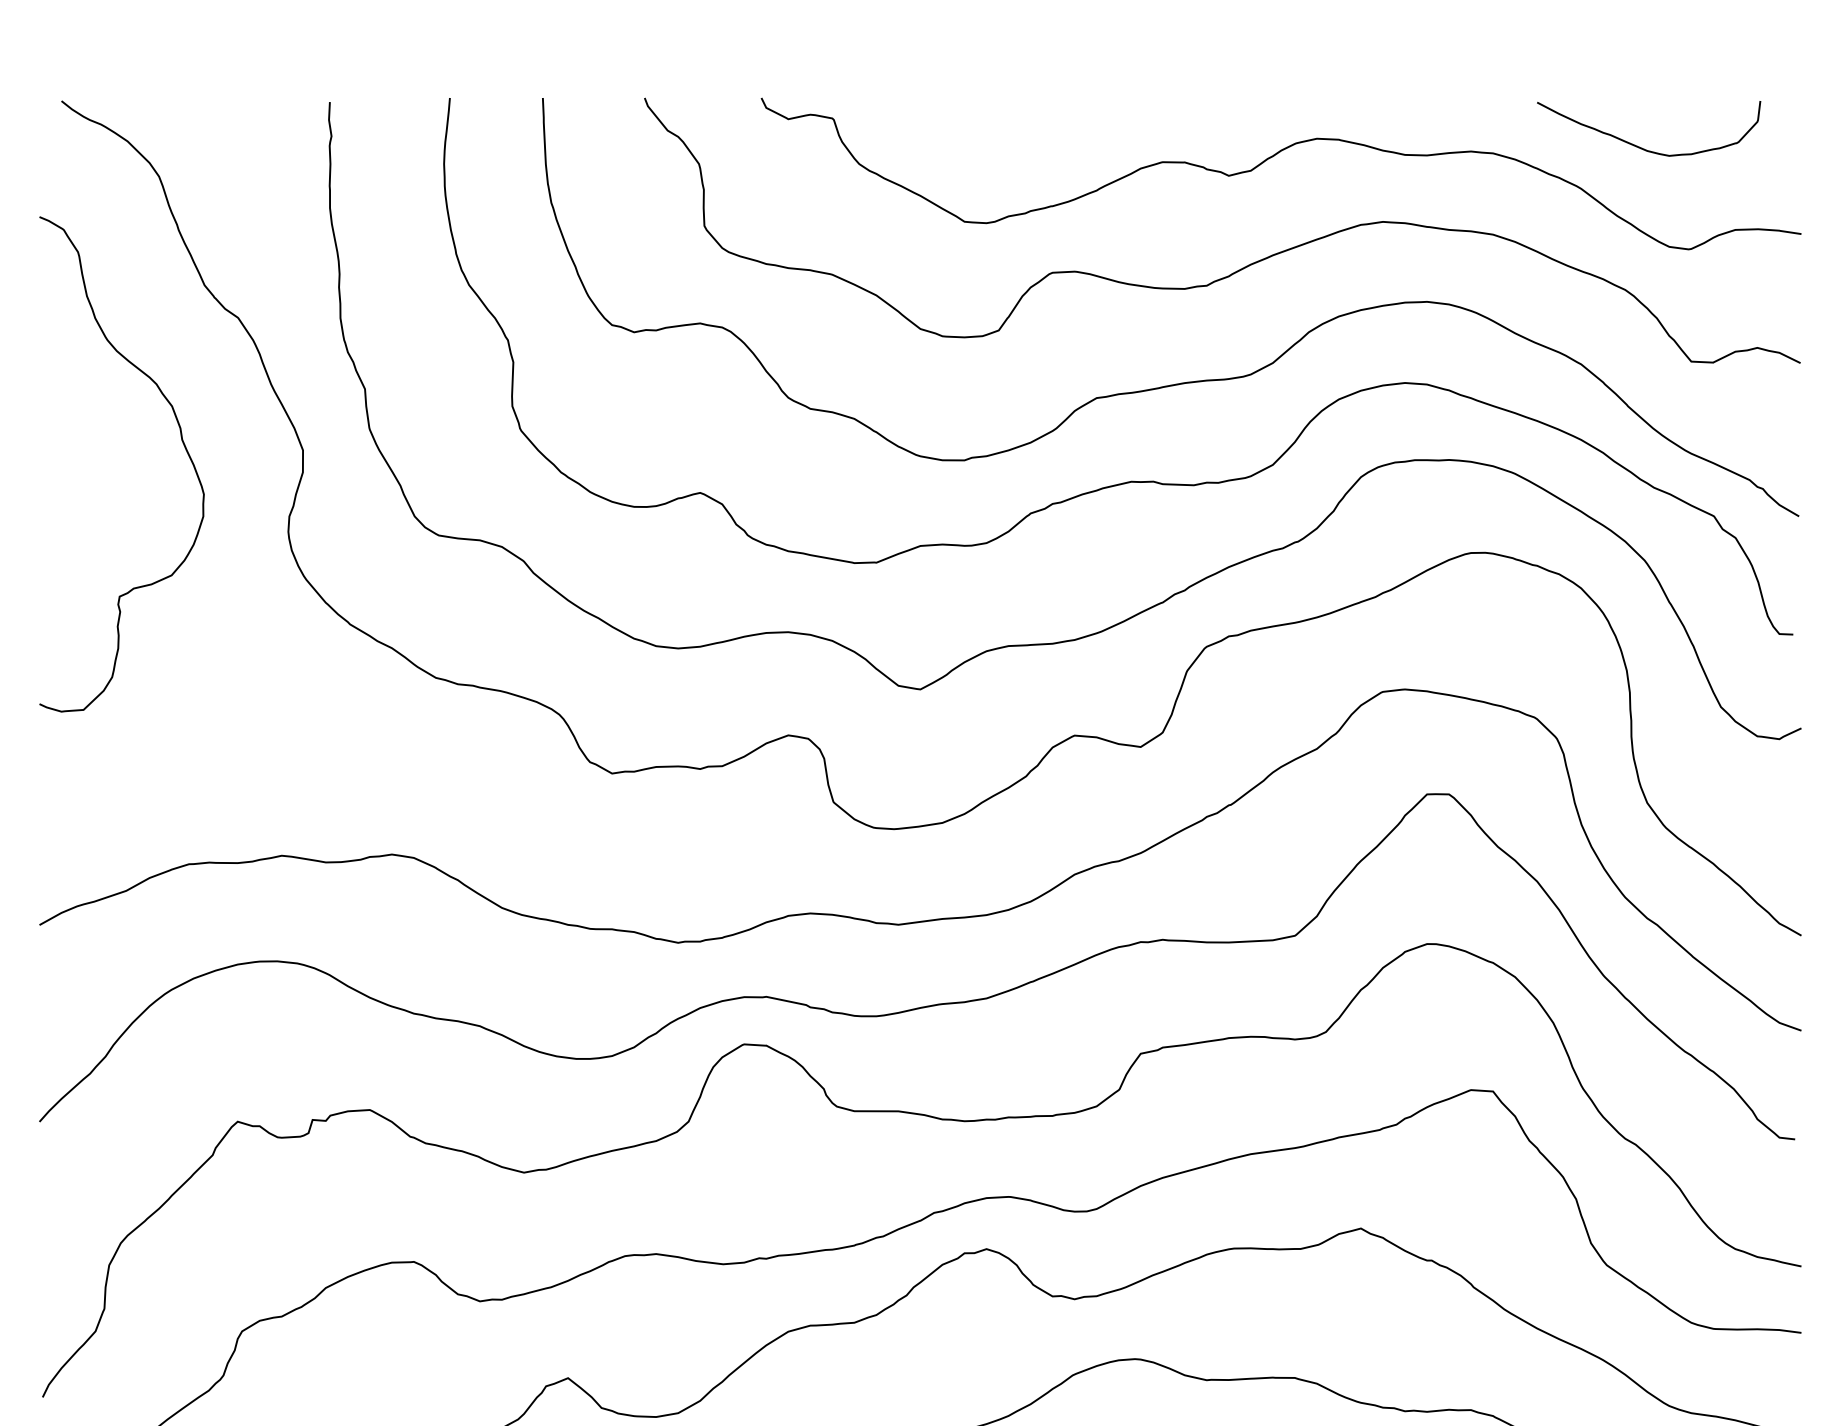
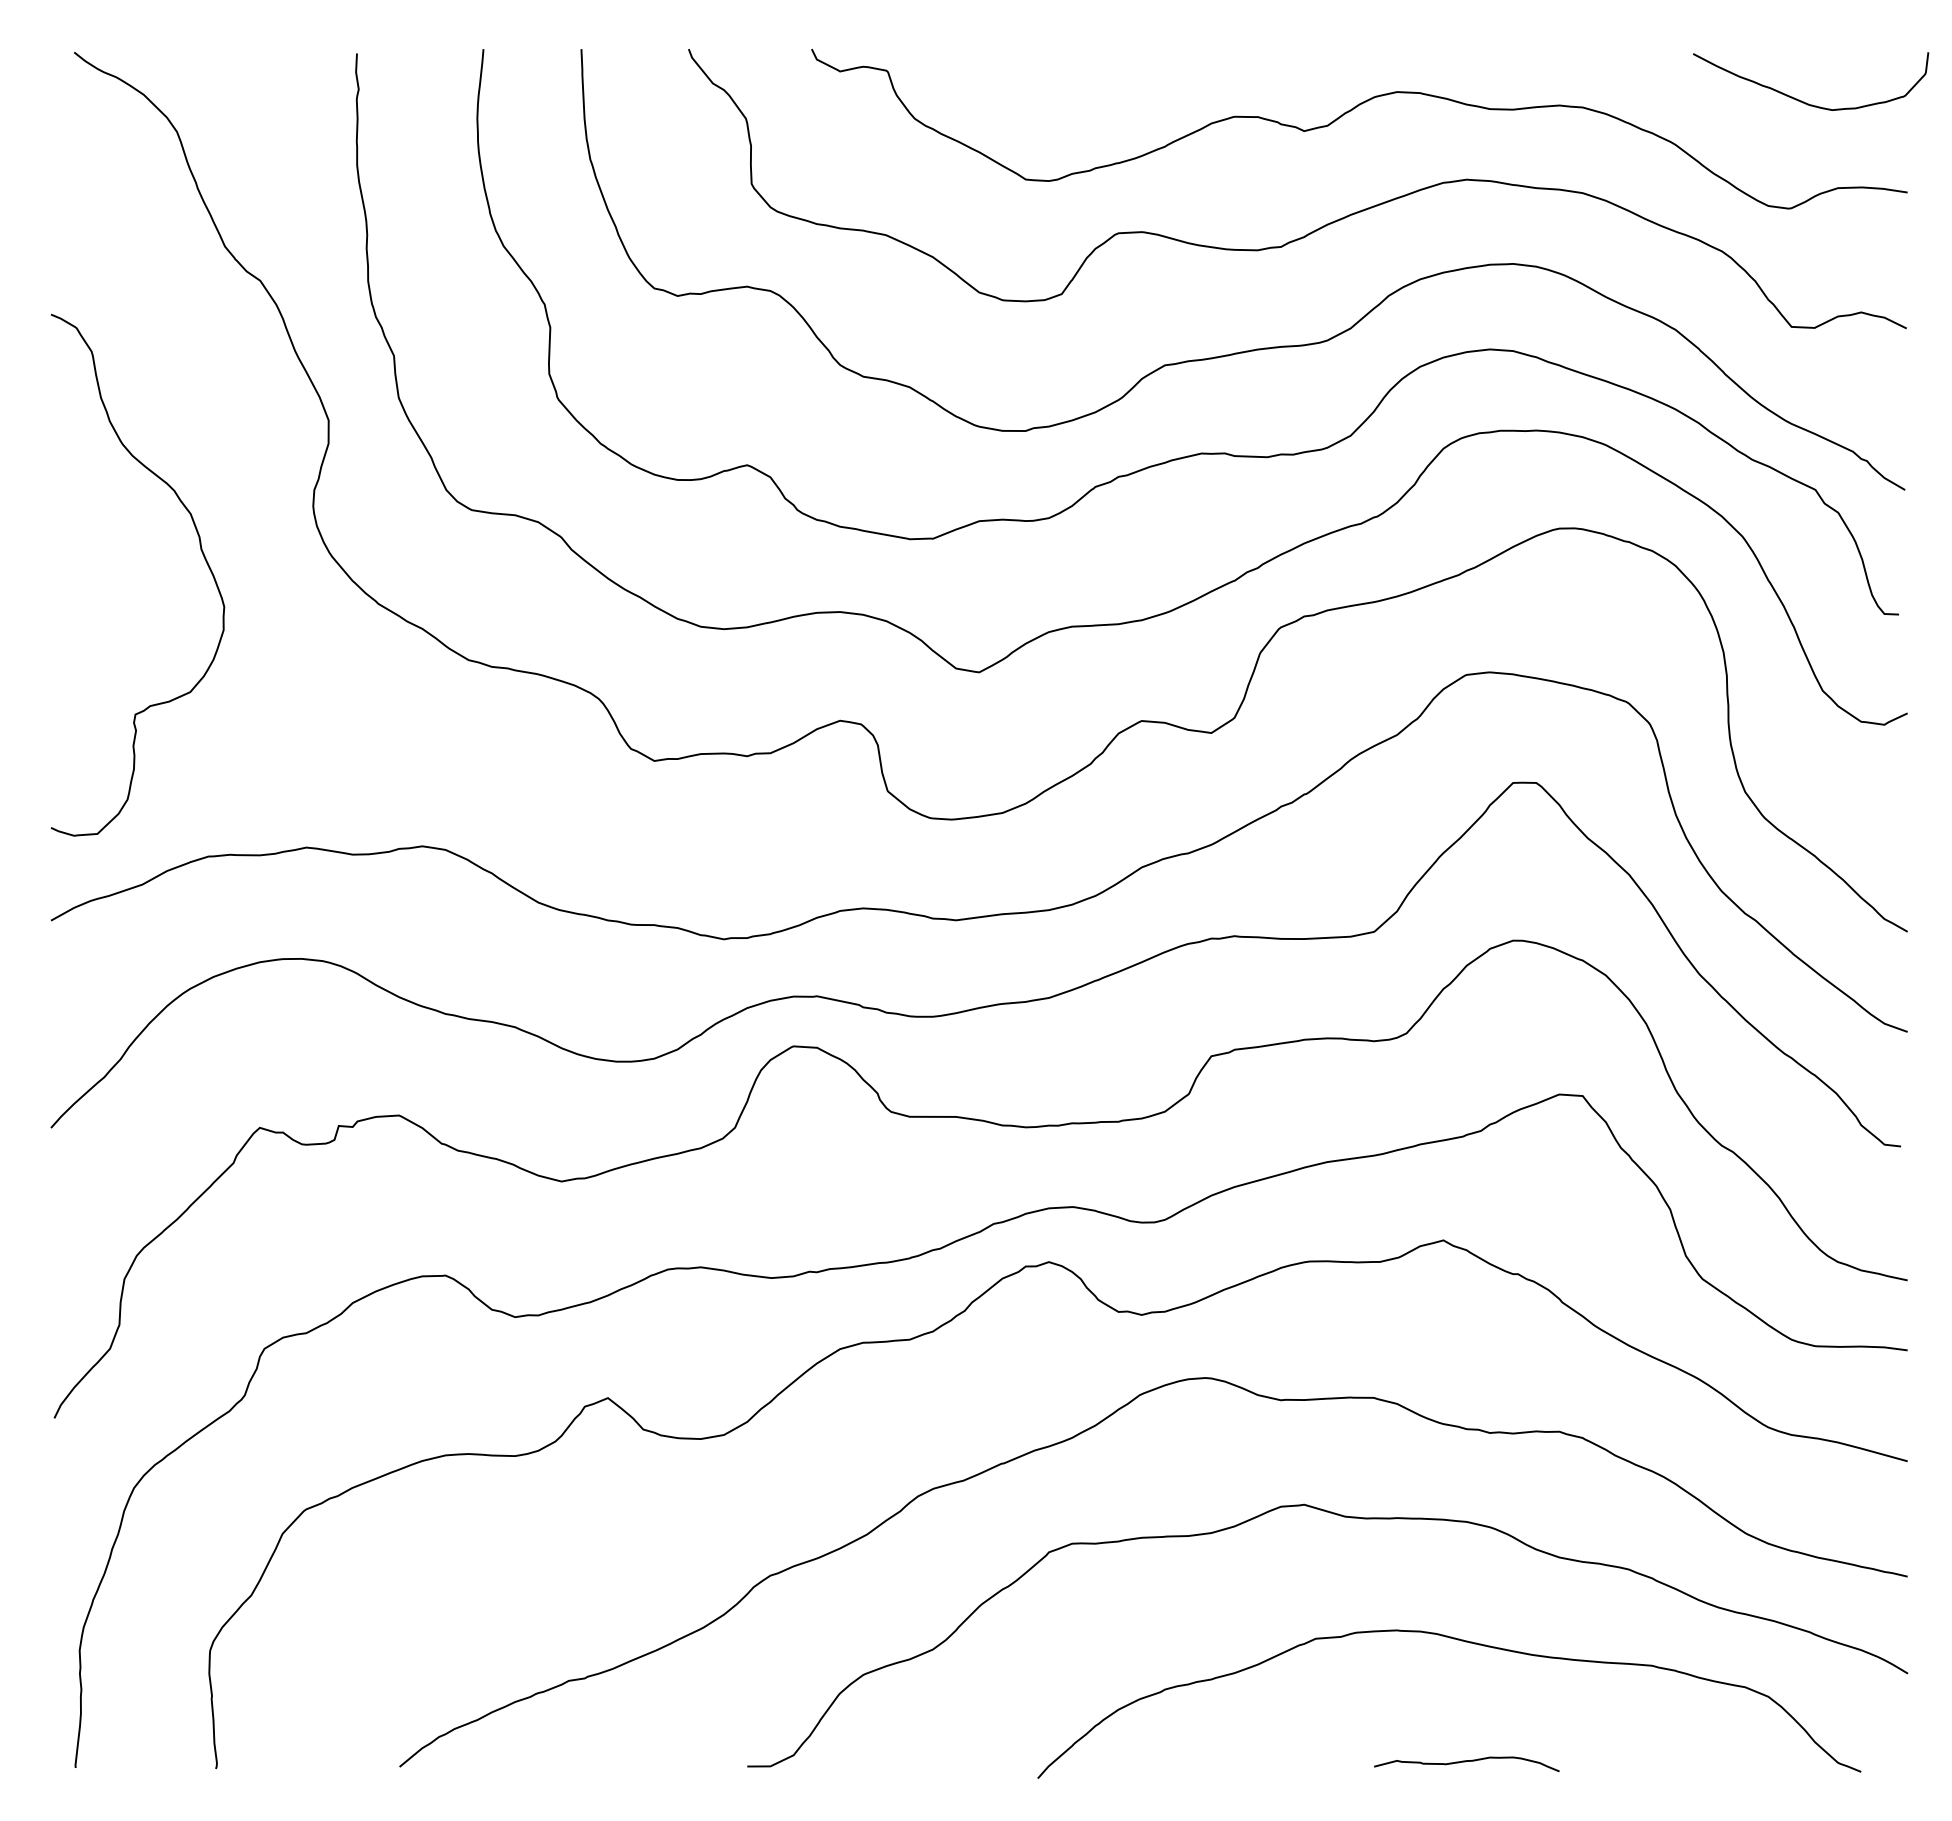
curve: (1642, 147) -> (1804, 101), moved
curve: (181, 440) -> (200, 550), moved

